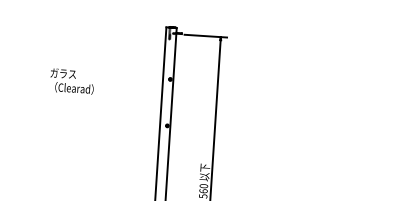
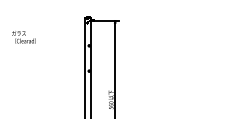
text: (71, 81) -> (23, 37), moved

